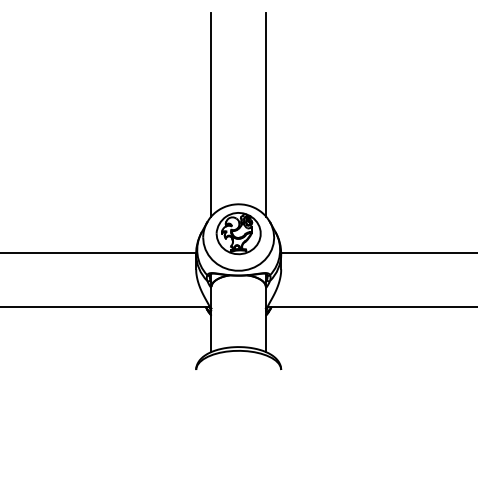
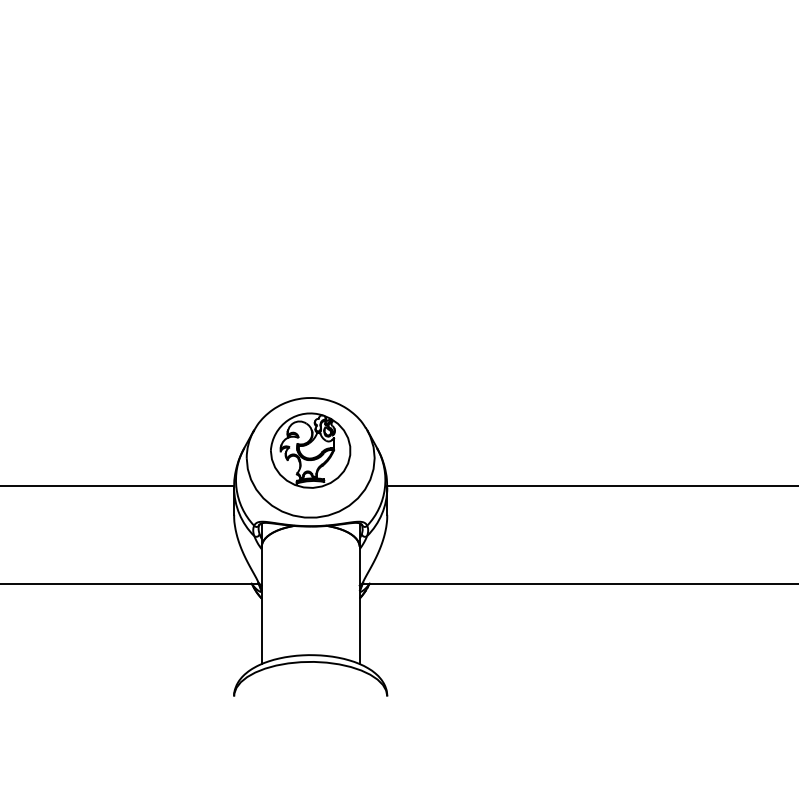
line: (211, 114) -> (261, 236), removed
line: (265, 114) -> (358, 236), removed

